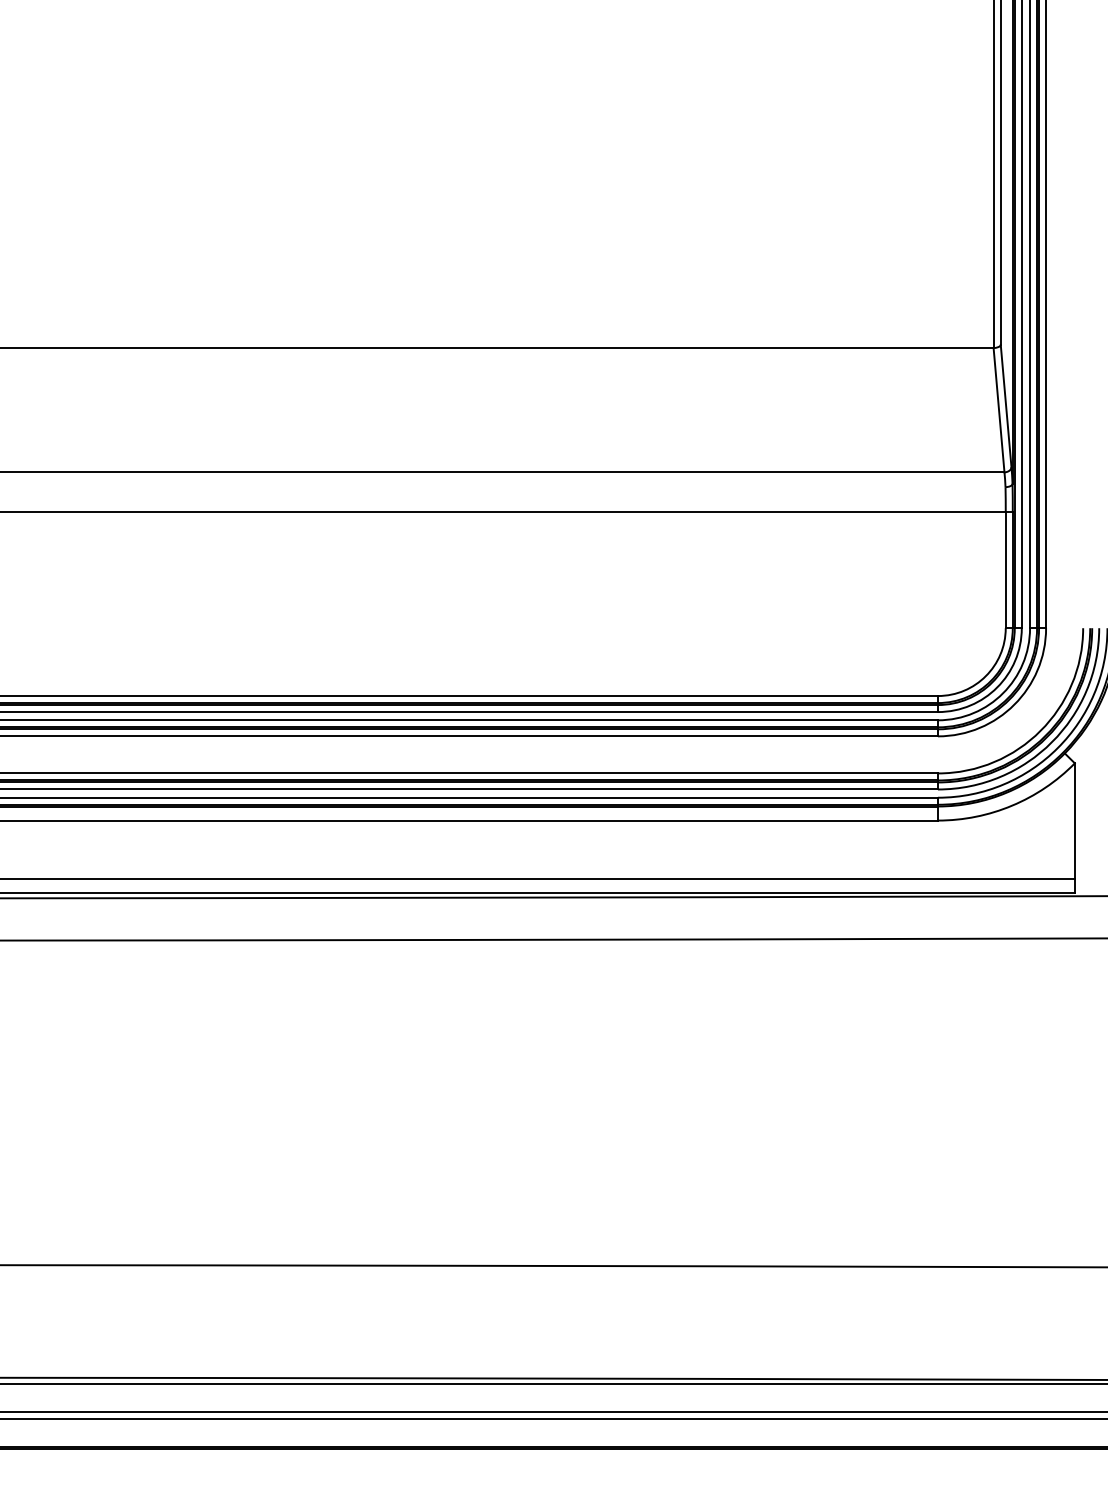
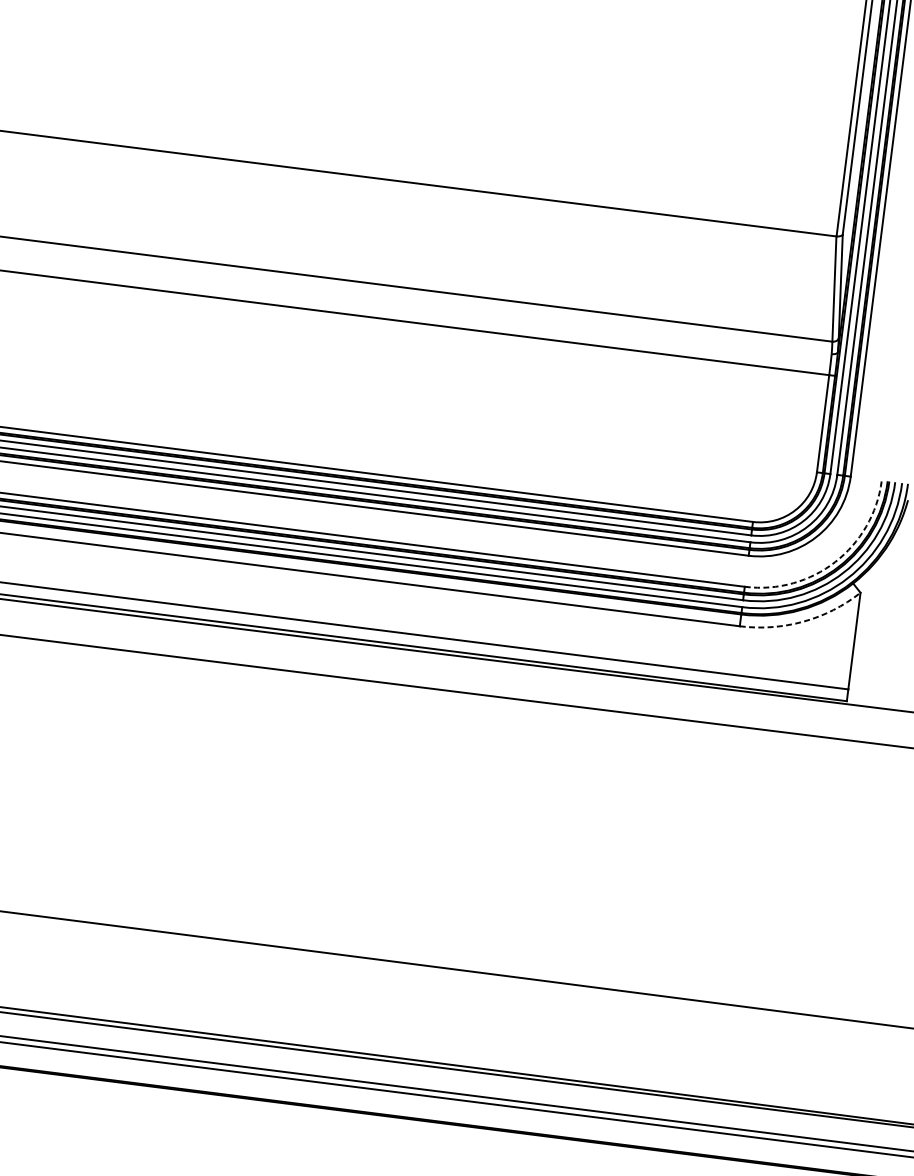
arc: (1040, 730) -> (835, 561), solid -> dashed
arc: (1012, 805) -> (803, 621), solid -> dashed

